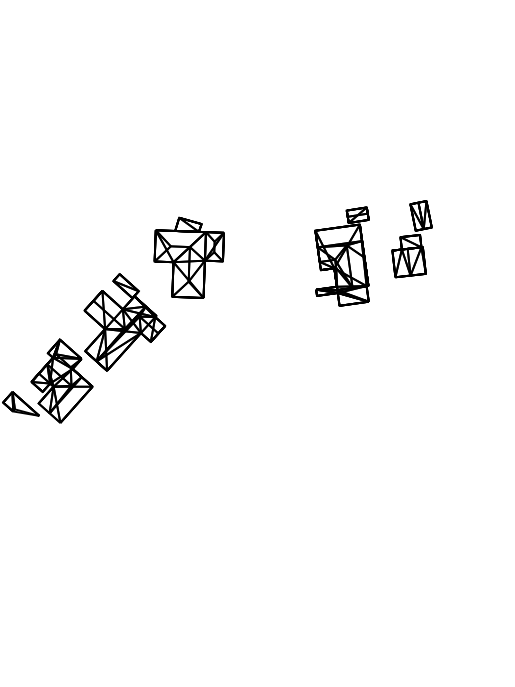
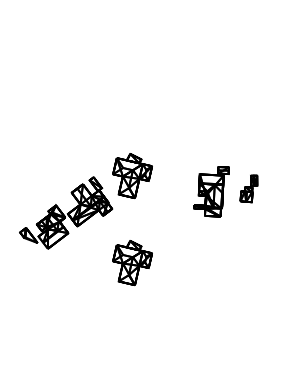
part: (410, 239) -> (248, 188), size x0.7
part: (221, 418) -> (132, 262), added

